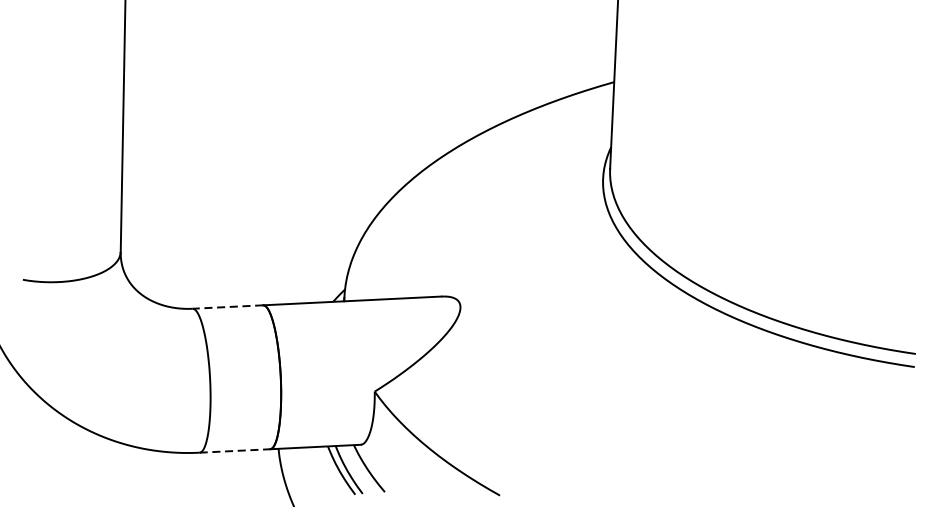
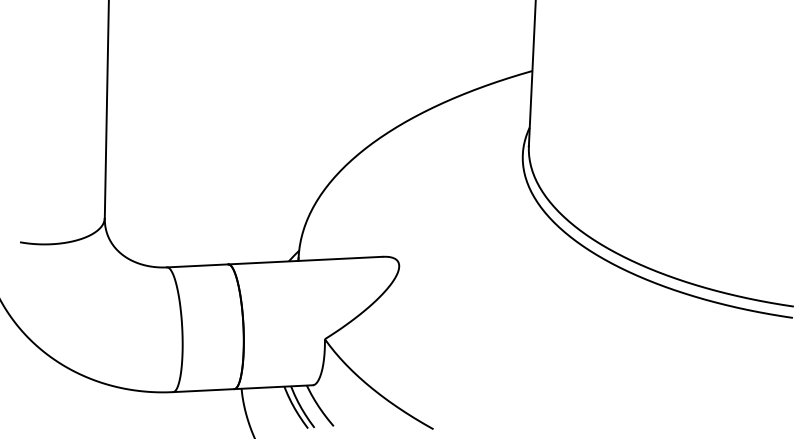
line: (227, 306) -> (197, 265), dashed -> solid
line: (234, 450) -> (203, 390), dashed -> solid

